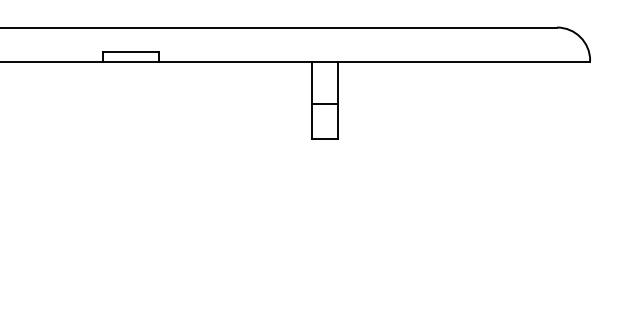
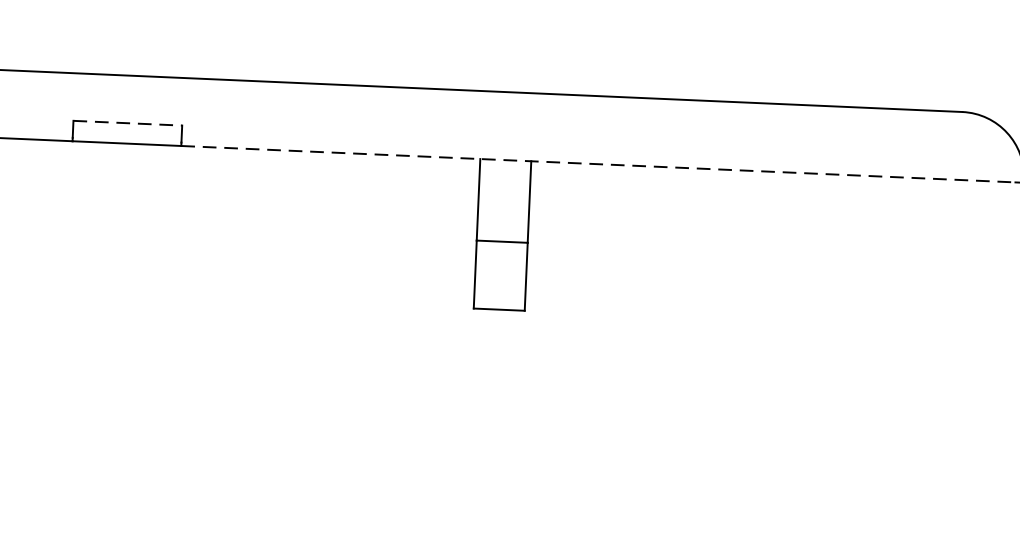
line: (130, 51) -> (127, 122), solid -> dashed
line: (372, 62) -> (598, 164), solid -> dashed

